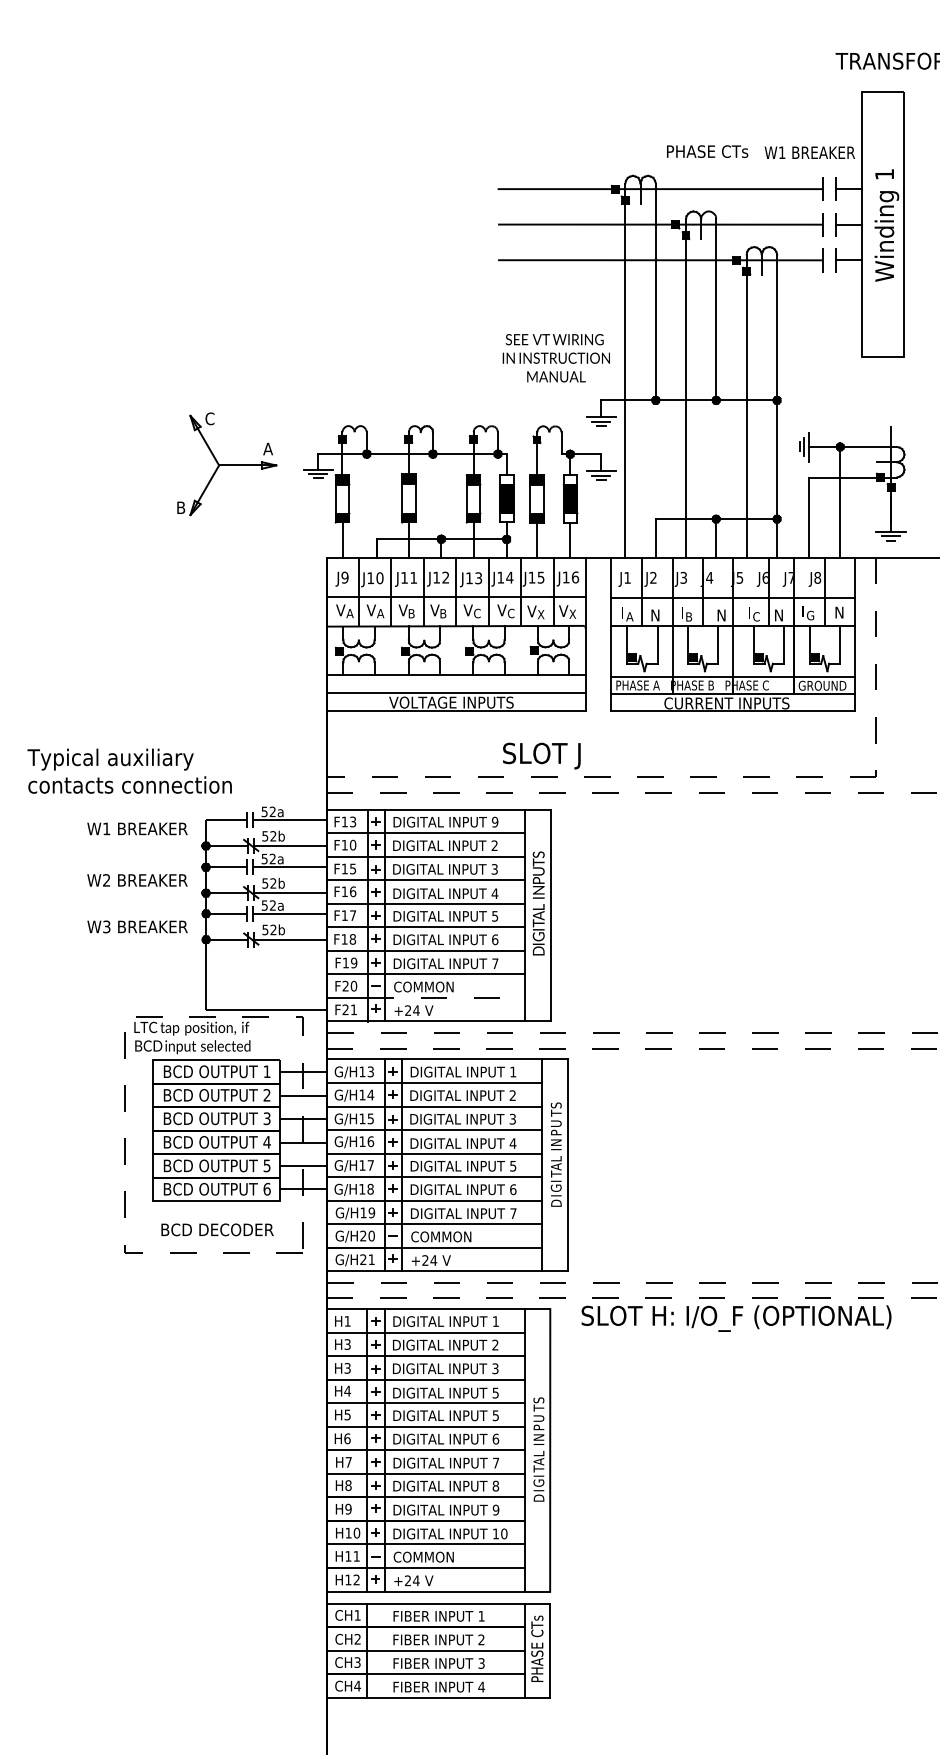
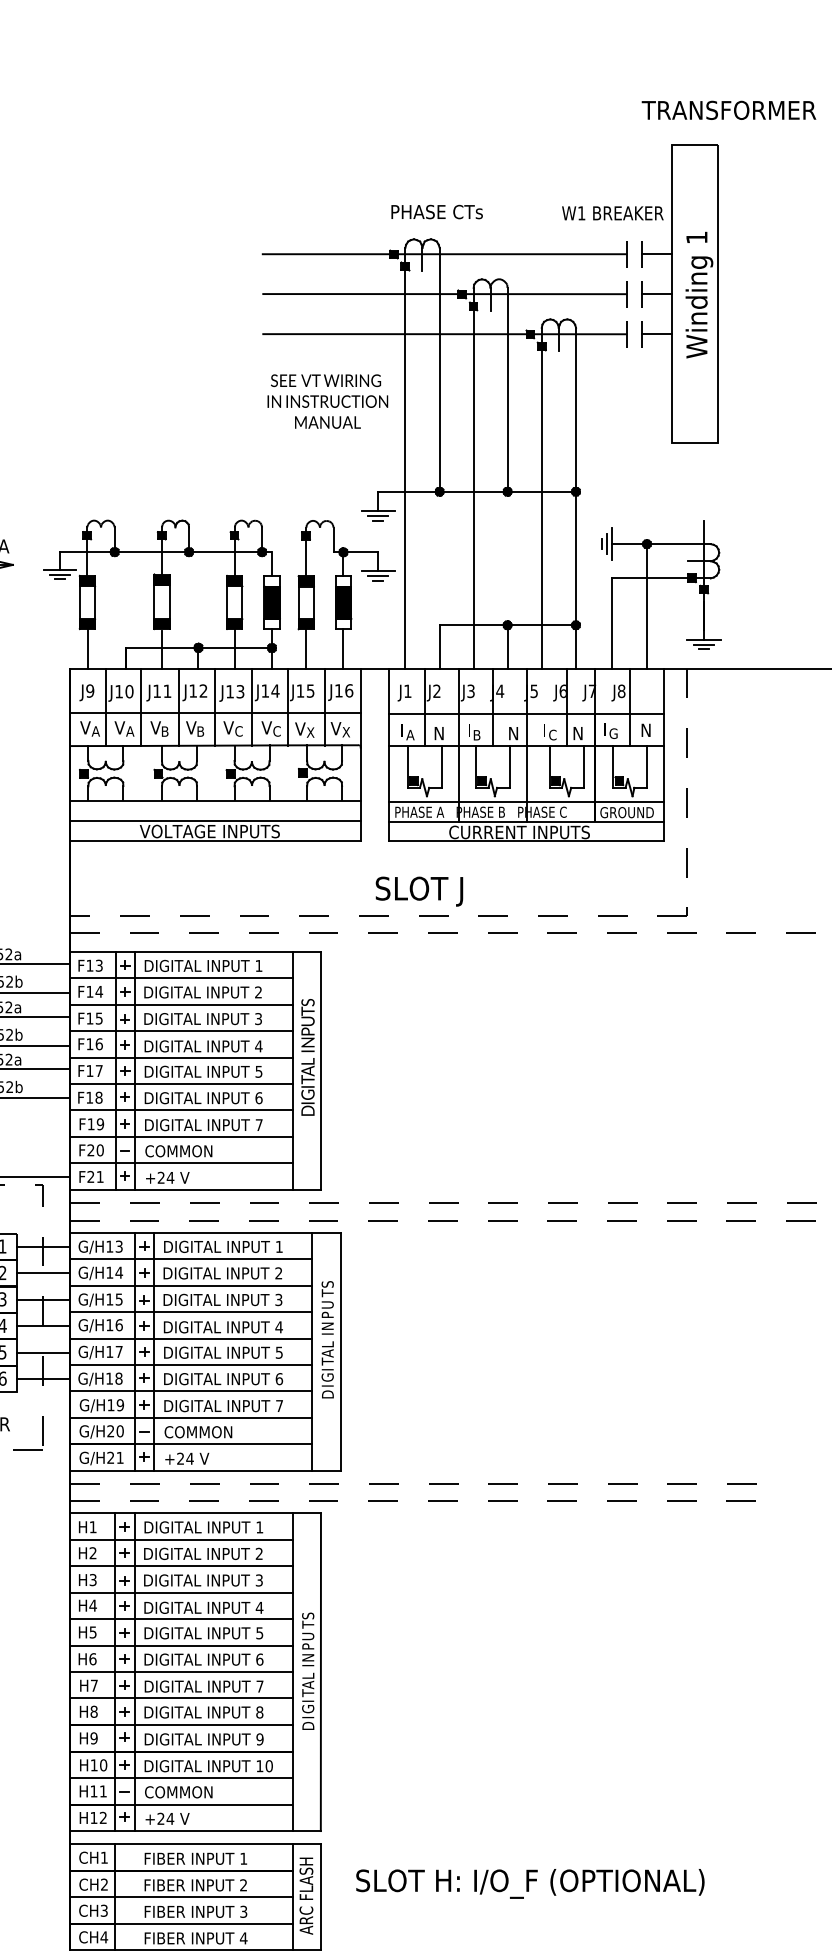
text: (707, 151) -> (437, 211), moved
text: (555, 358) -> (326, 401), moved
text: (541, 755) -> (419, 890), moved
text: (495, 821) -> (259, 965), 9 -> 1
text: (352, 844) -> (98, 991), F10 -> F14
line: (446, 997) -> (204, 1163), dashed -> solid
text: (736, 1318) -> (530, 1883), moved
text: (347, 1344) -> (92, 1553), H3 -> H2
text: (495, 1392) -> (259, 1607), 5 -> 4
text: (537, 1649) -> (306, 1896), PHASE CTs -> ARC FLASH

